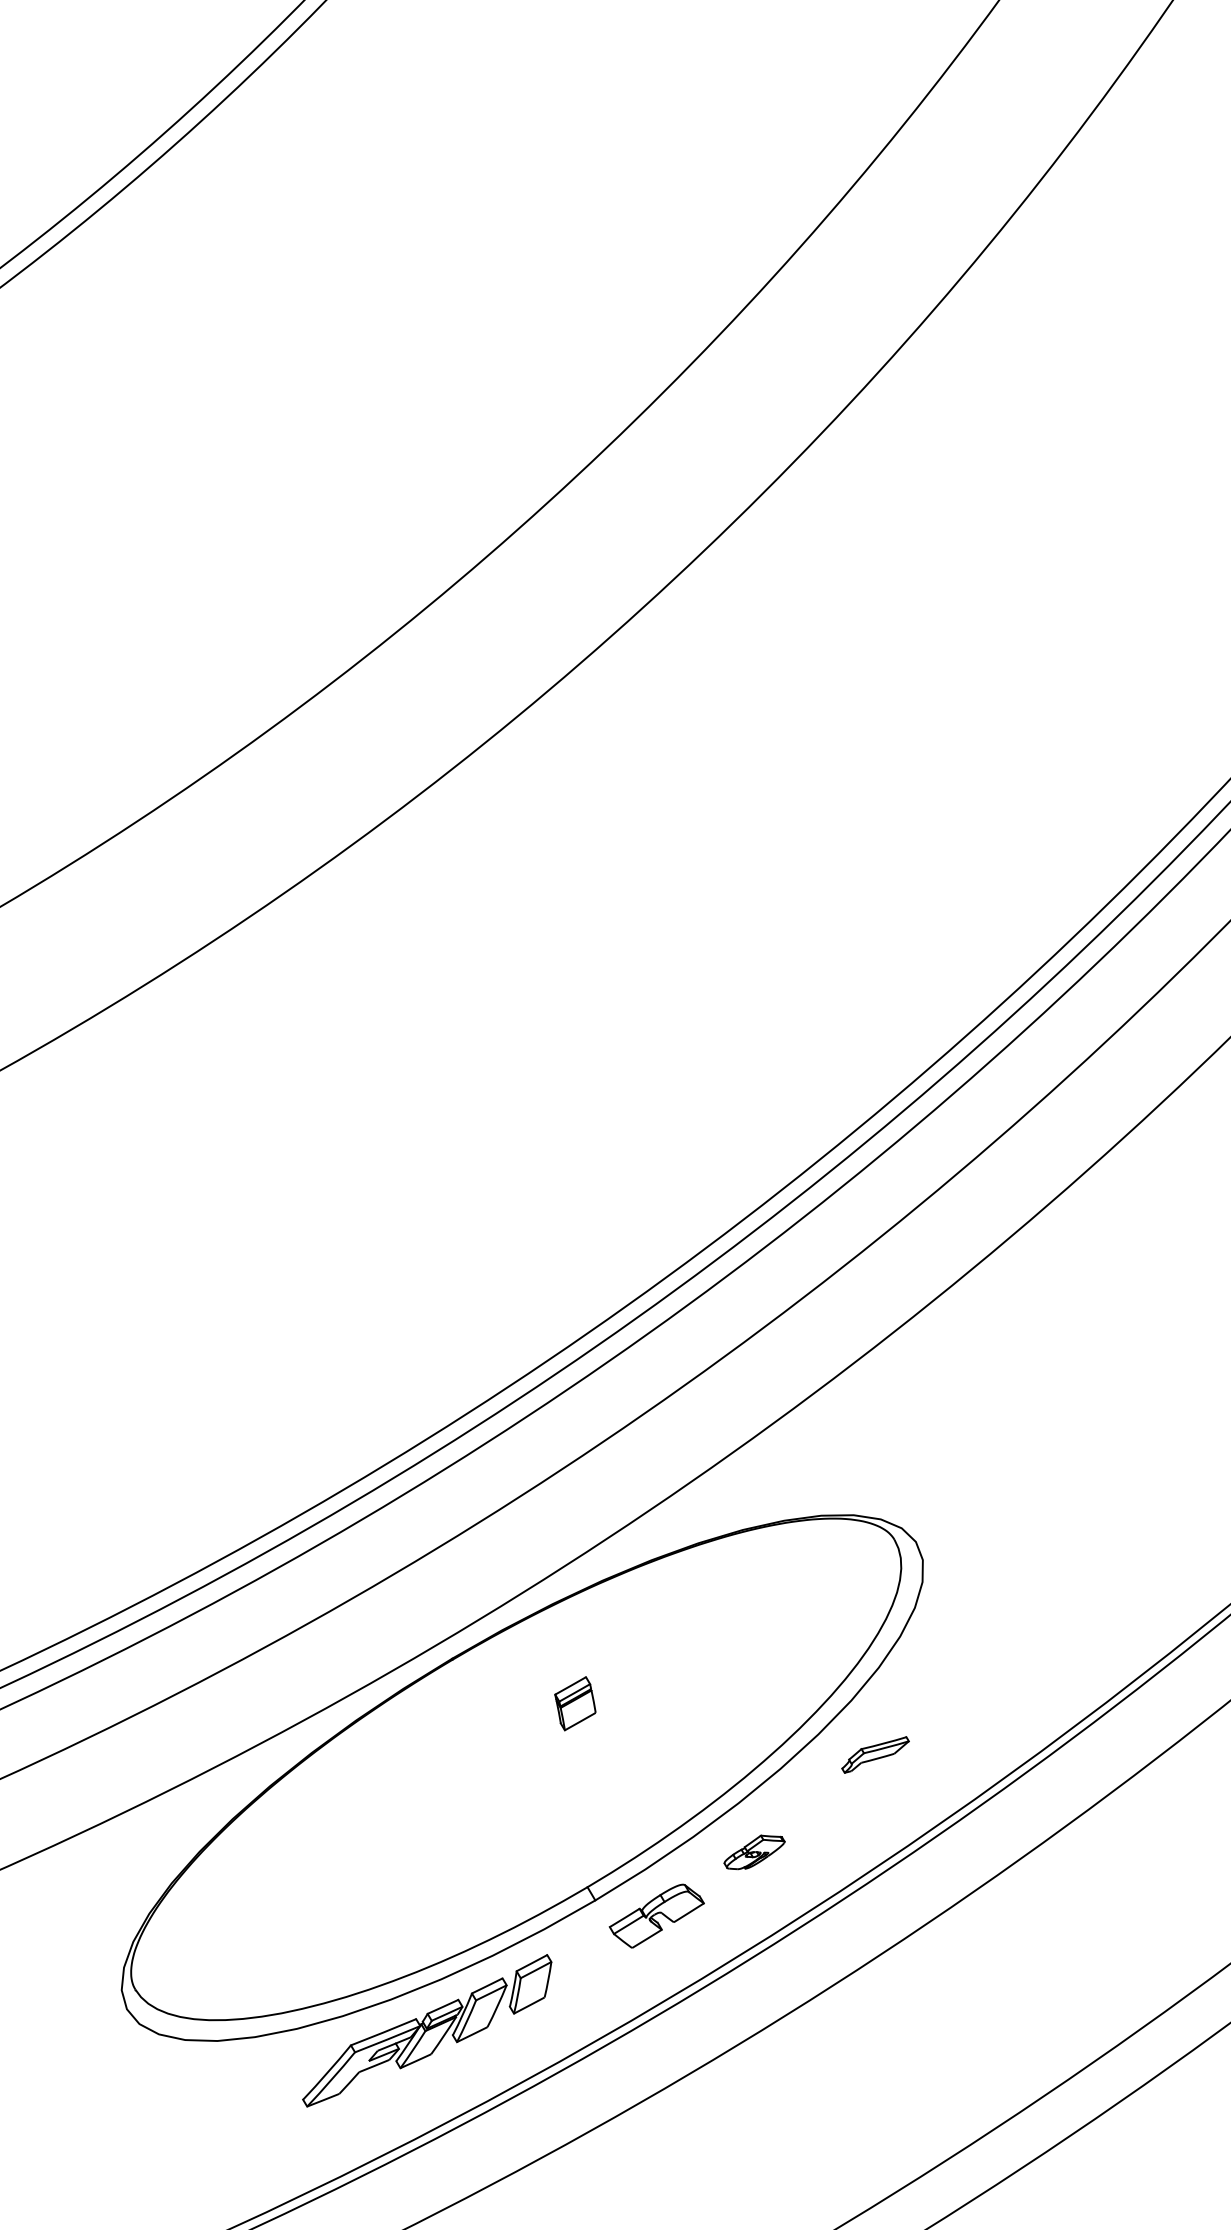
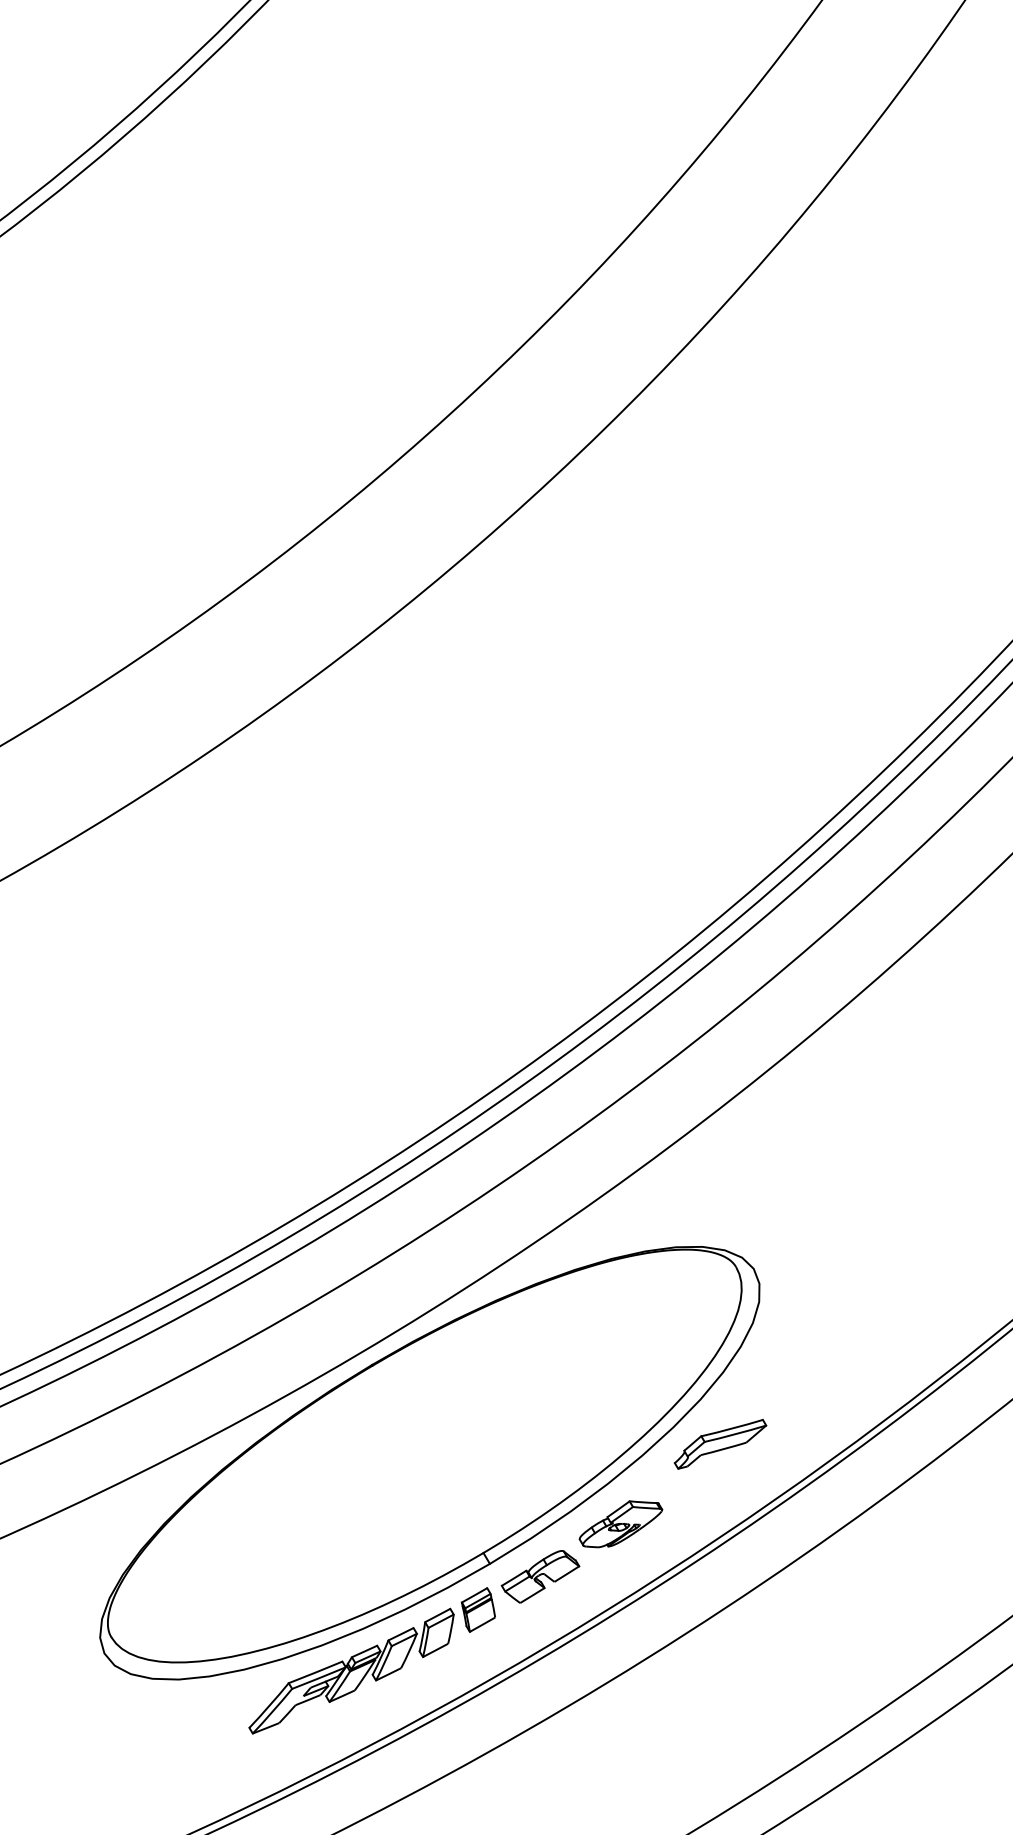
part: (574, 1703) -> (477, 1609), moved
part: (875, 1754) -> (720, 1443), size x1.67
part: (754, 1852) -> (620, 1524), size x1.67

